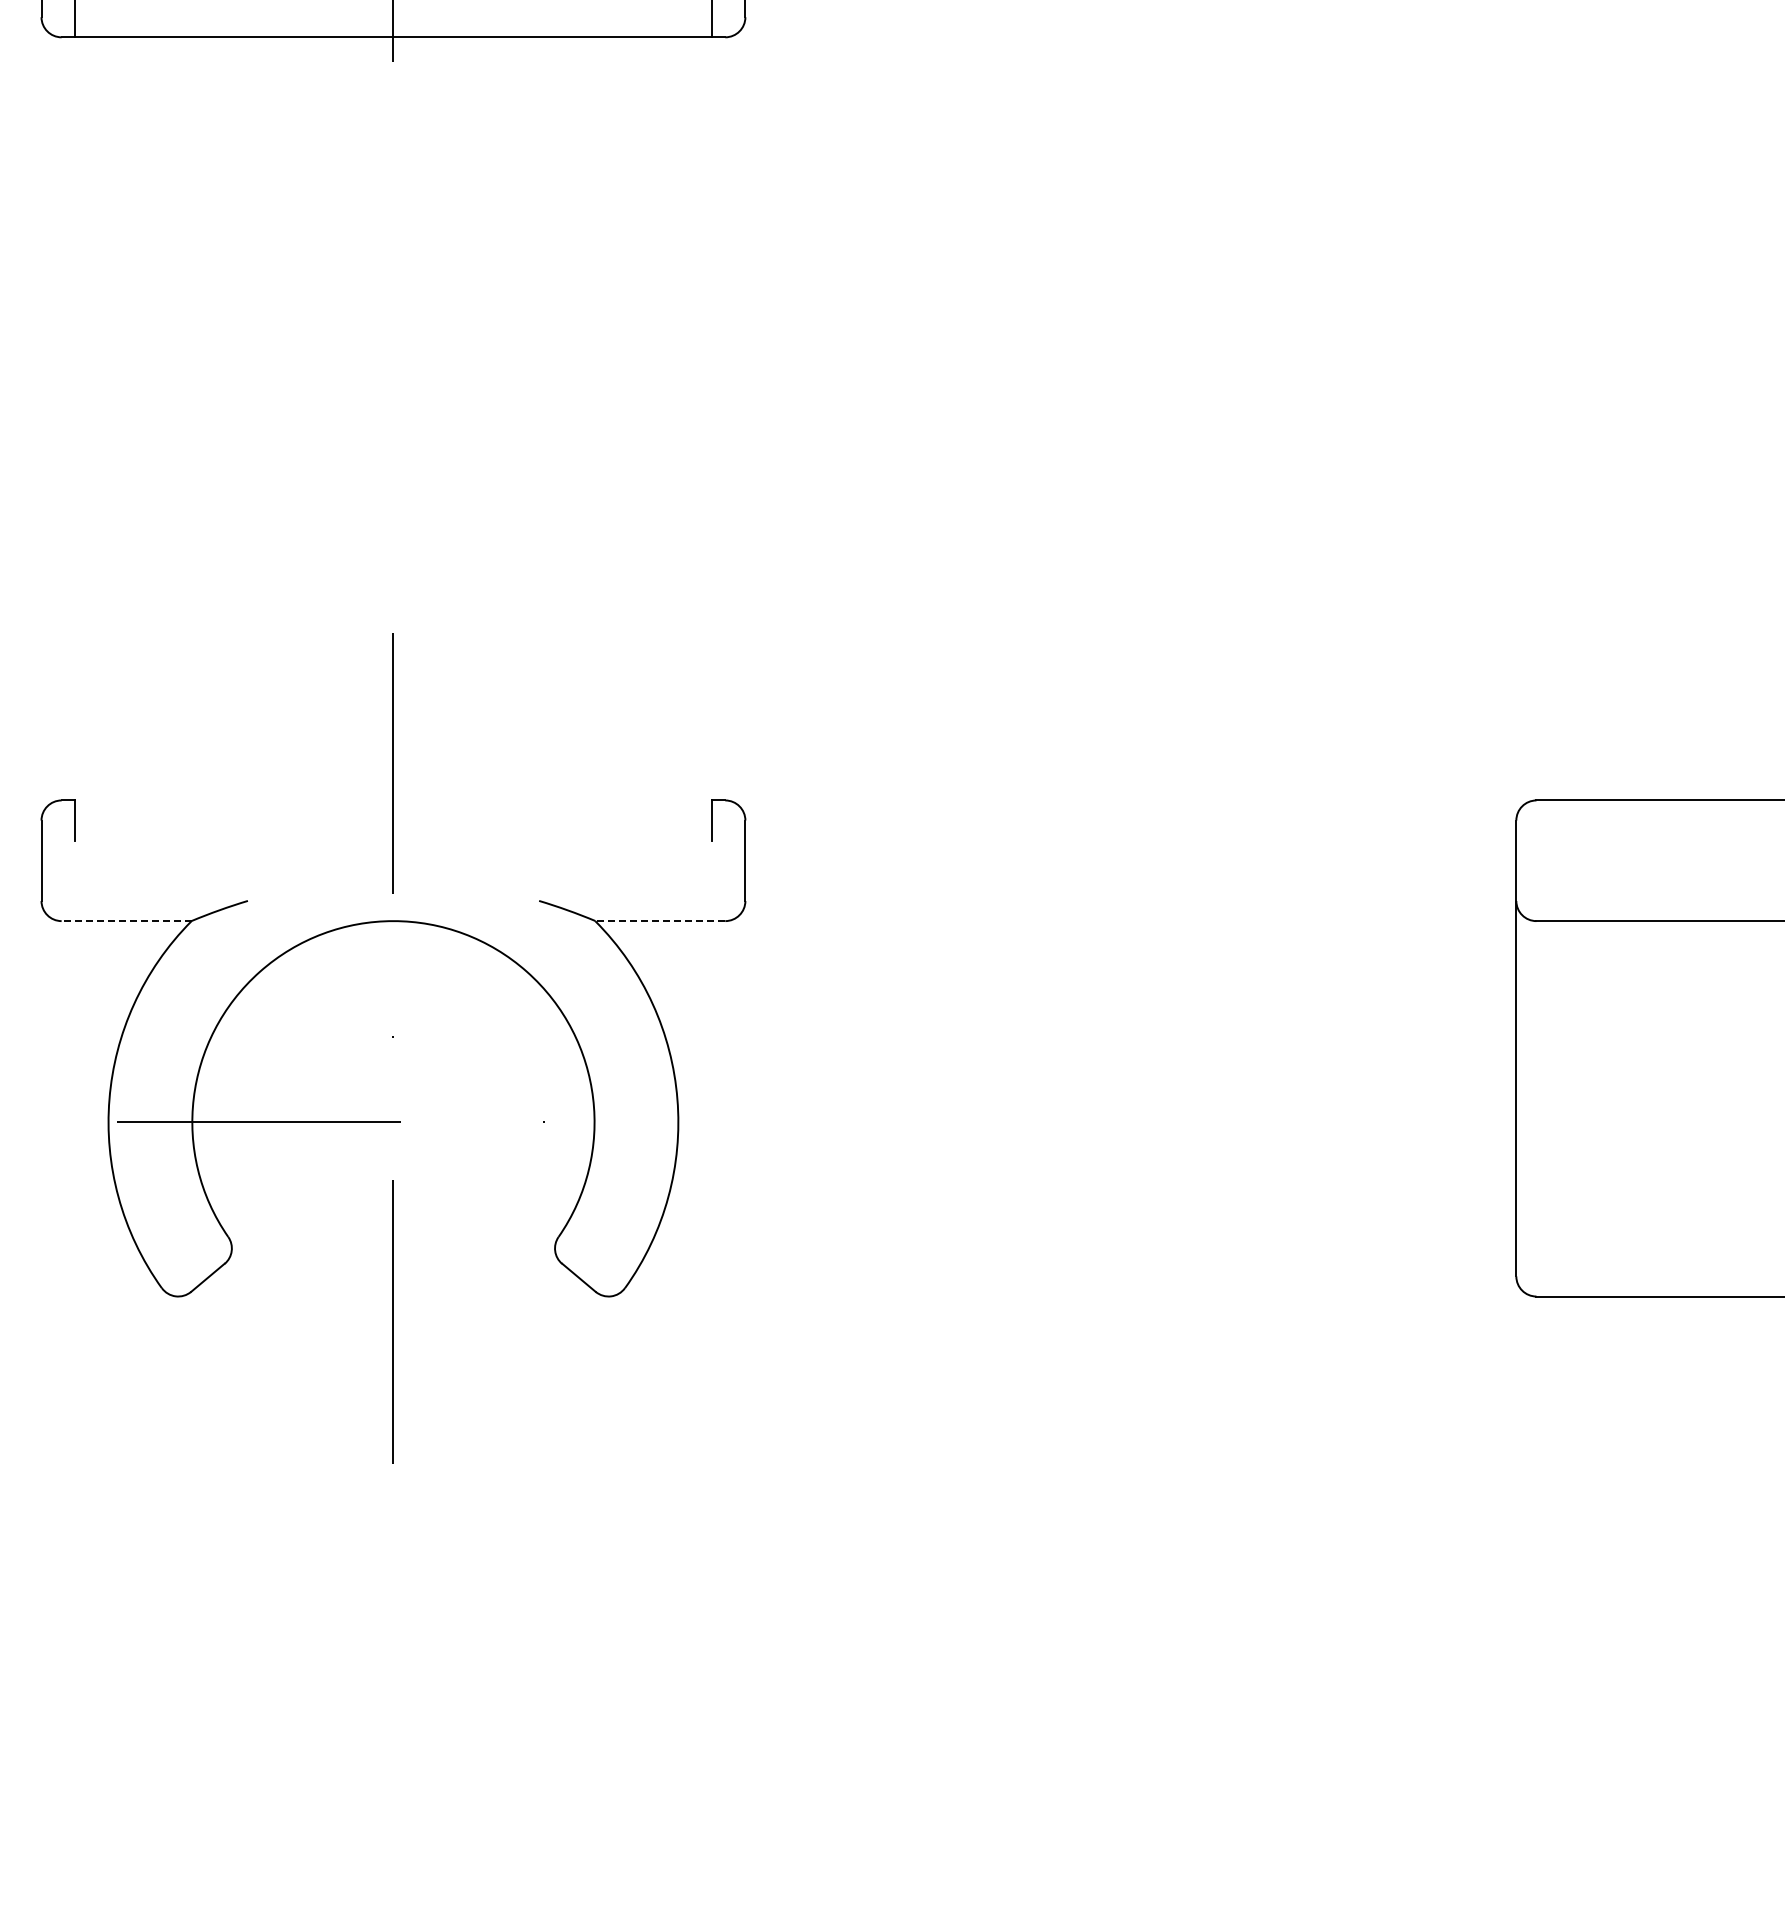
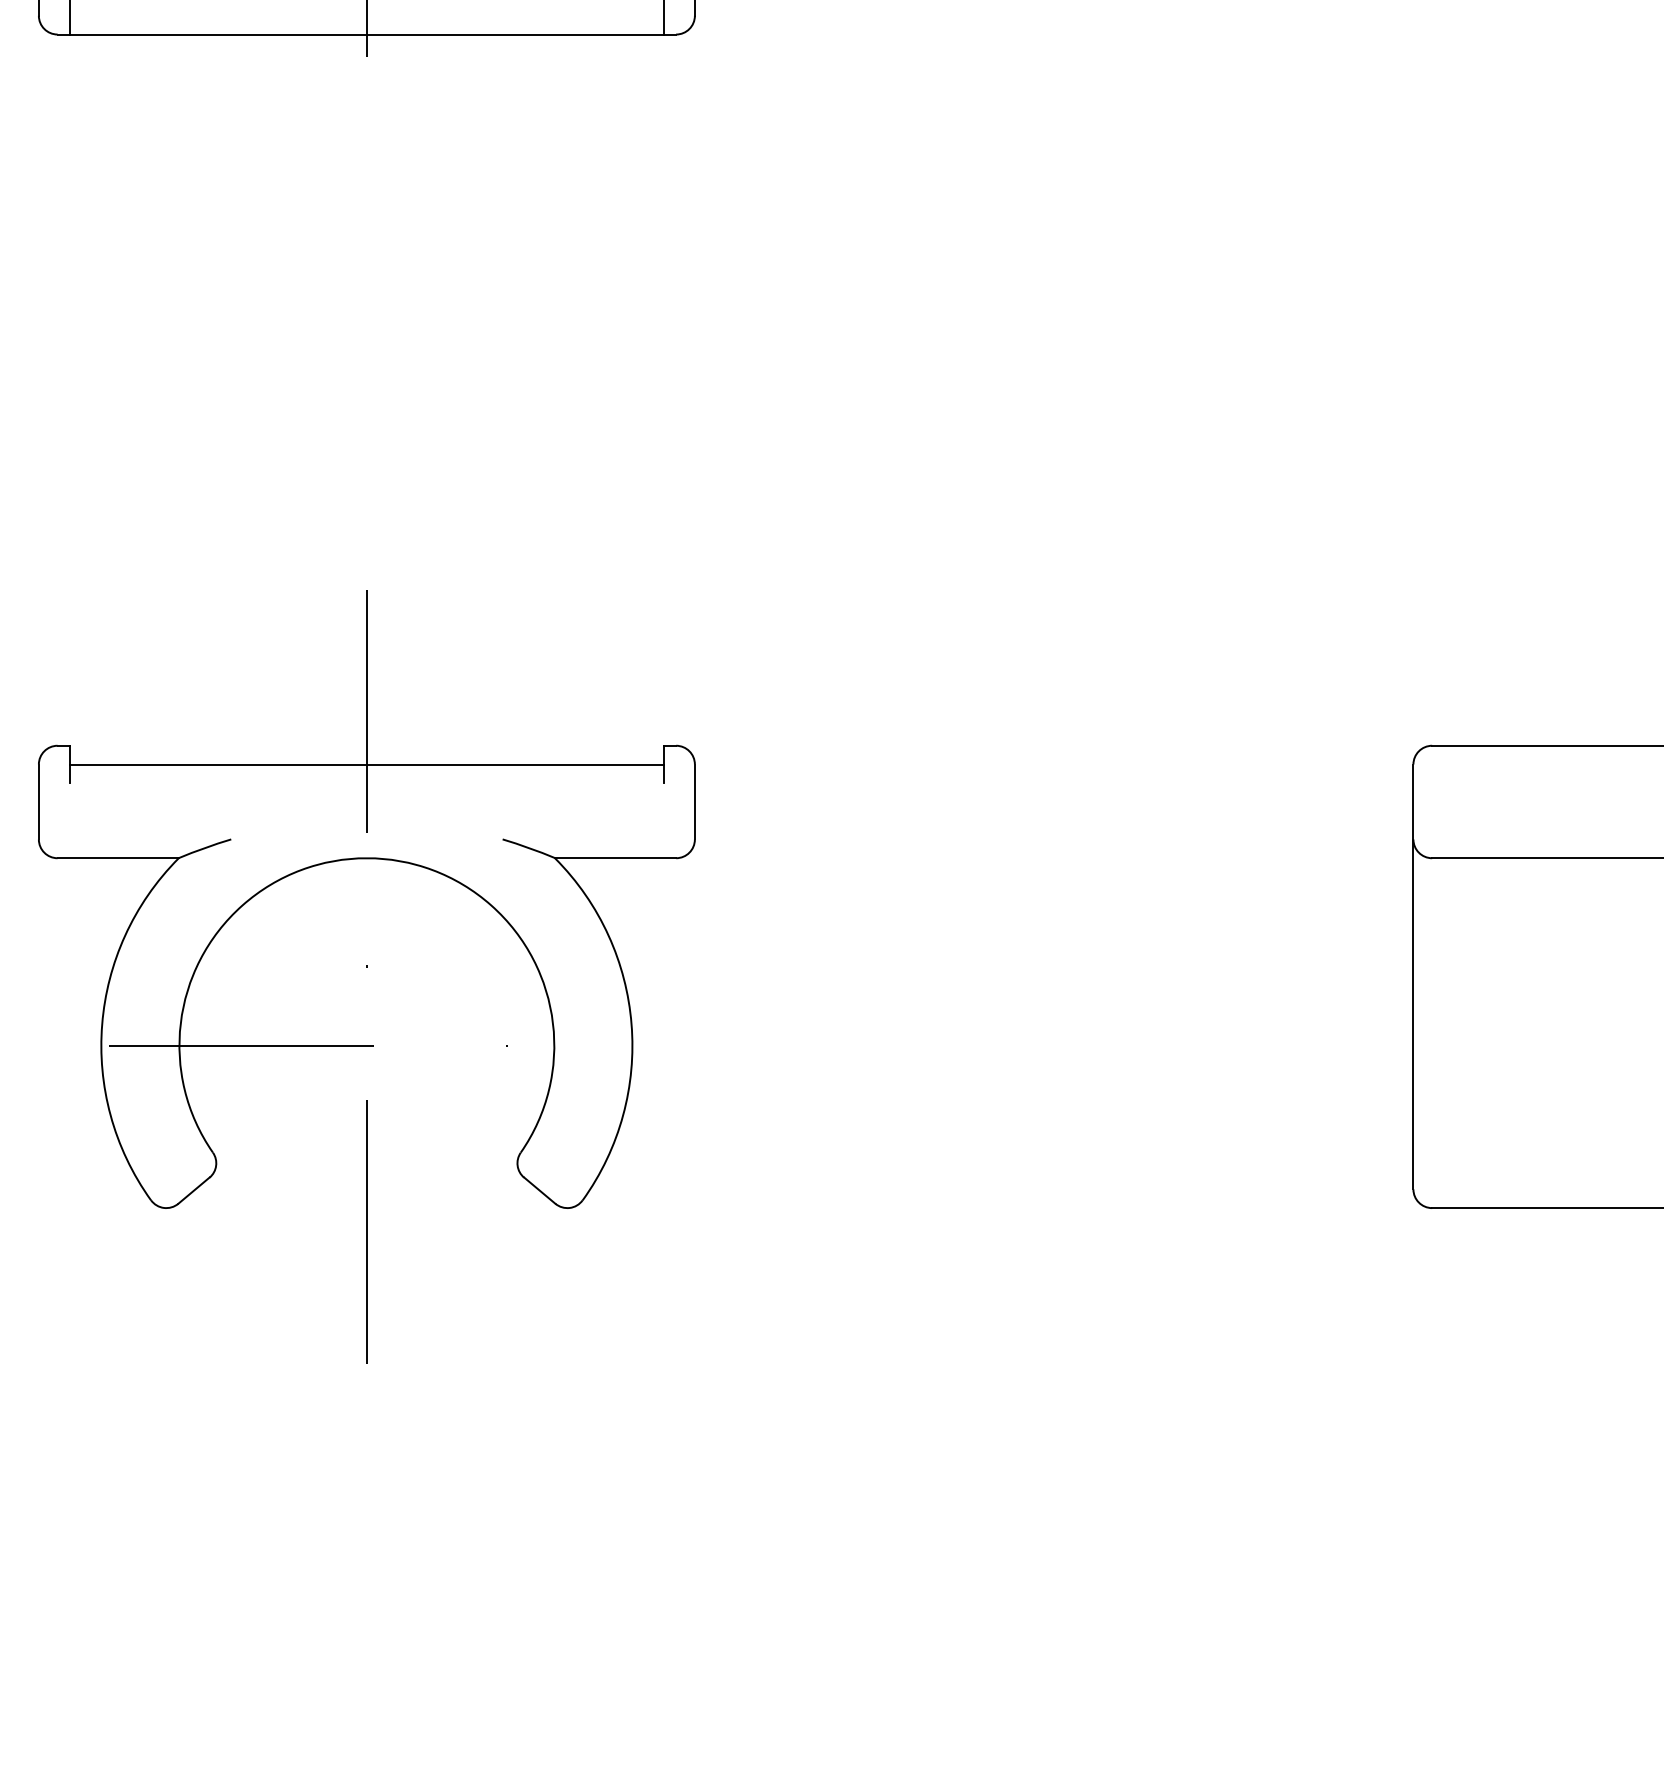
line: (393, 820) -> (366, 764), added
line: (126, 921) -> (118, 858), dashed -> solid
line: (659, 921) -> (614, 858), dashed -> solid

